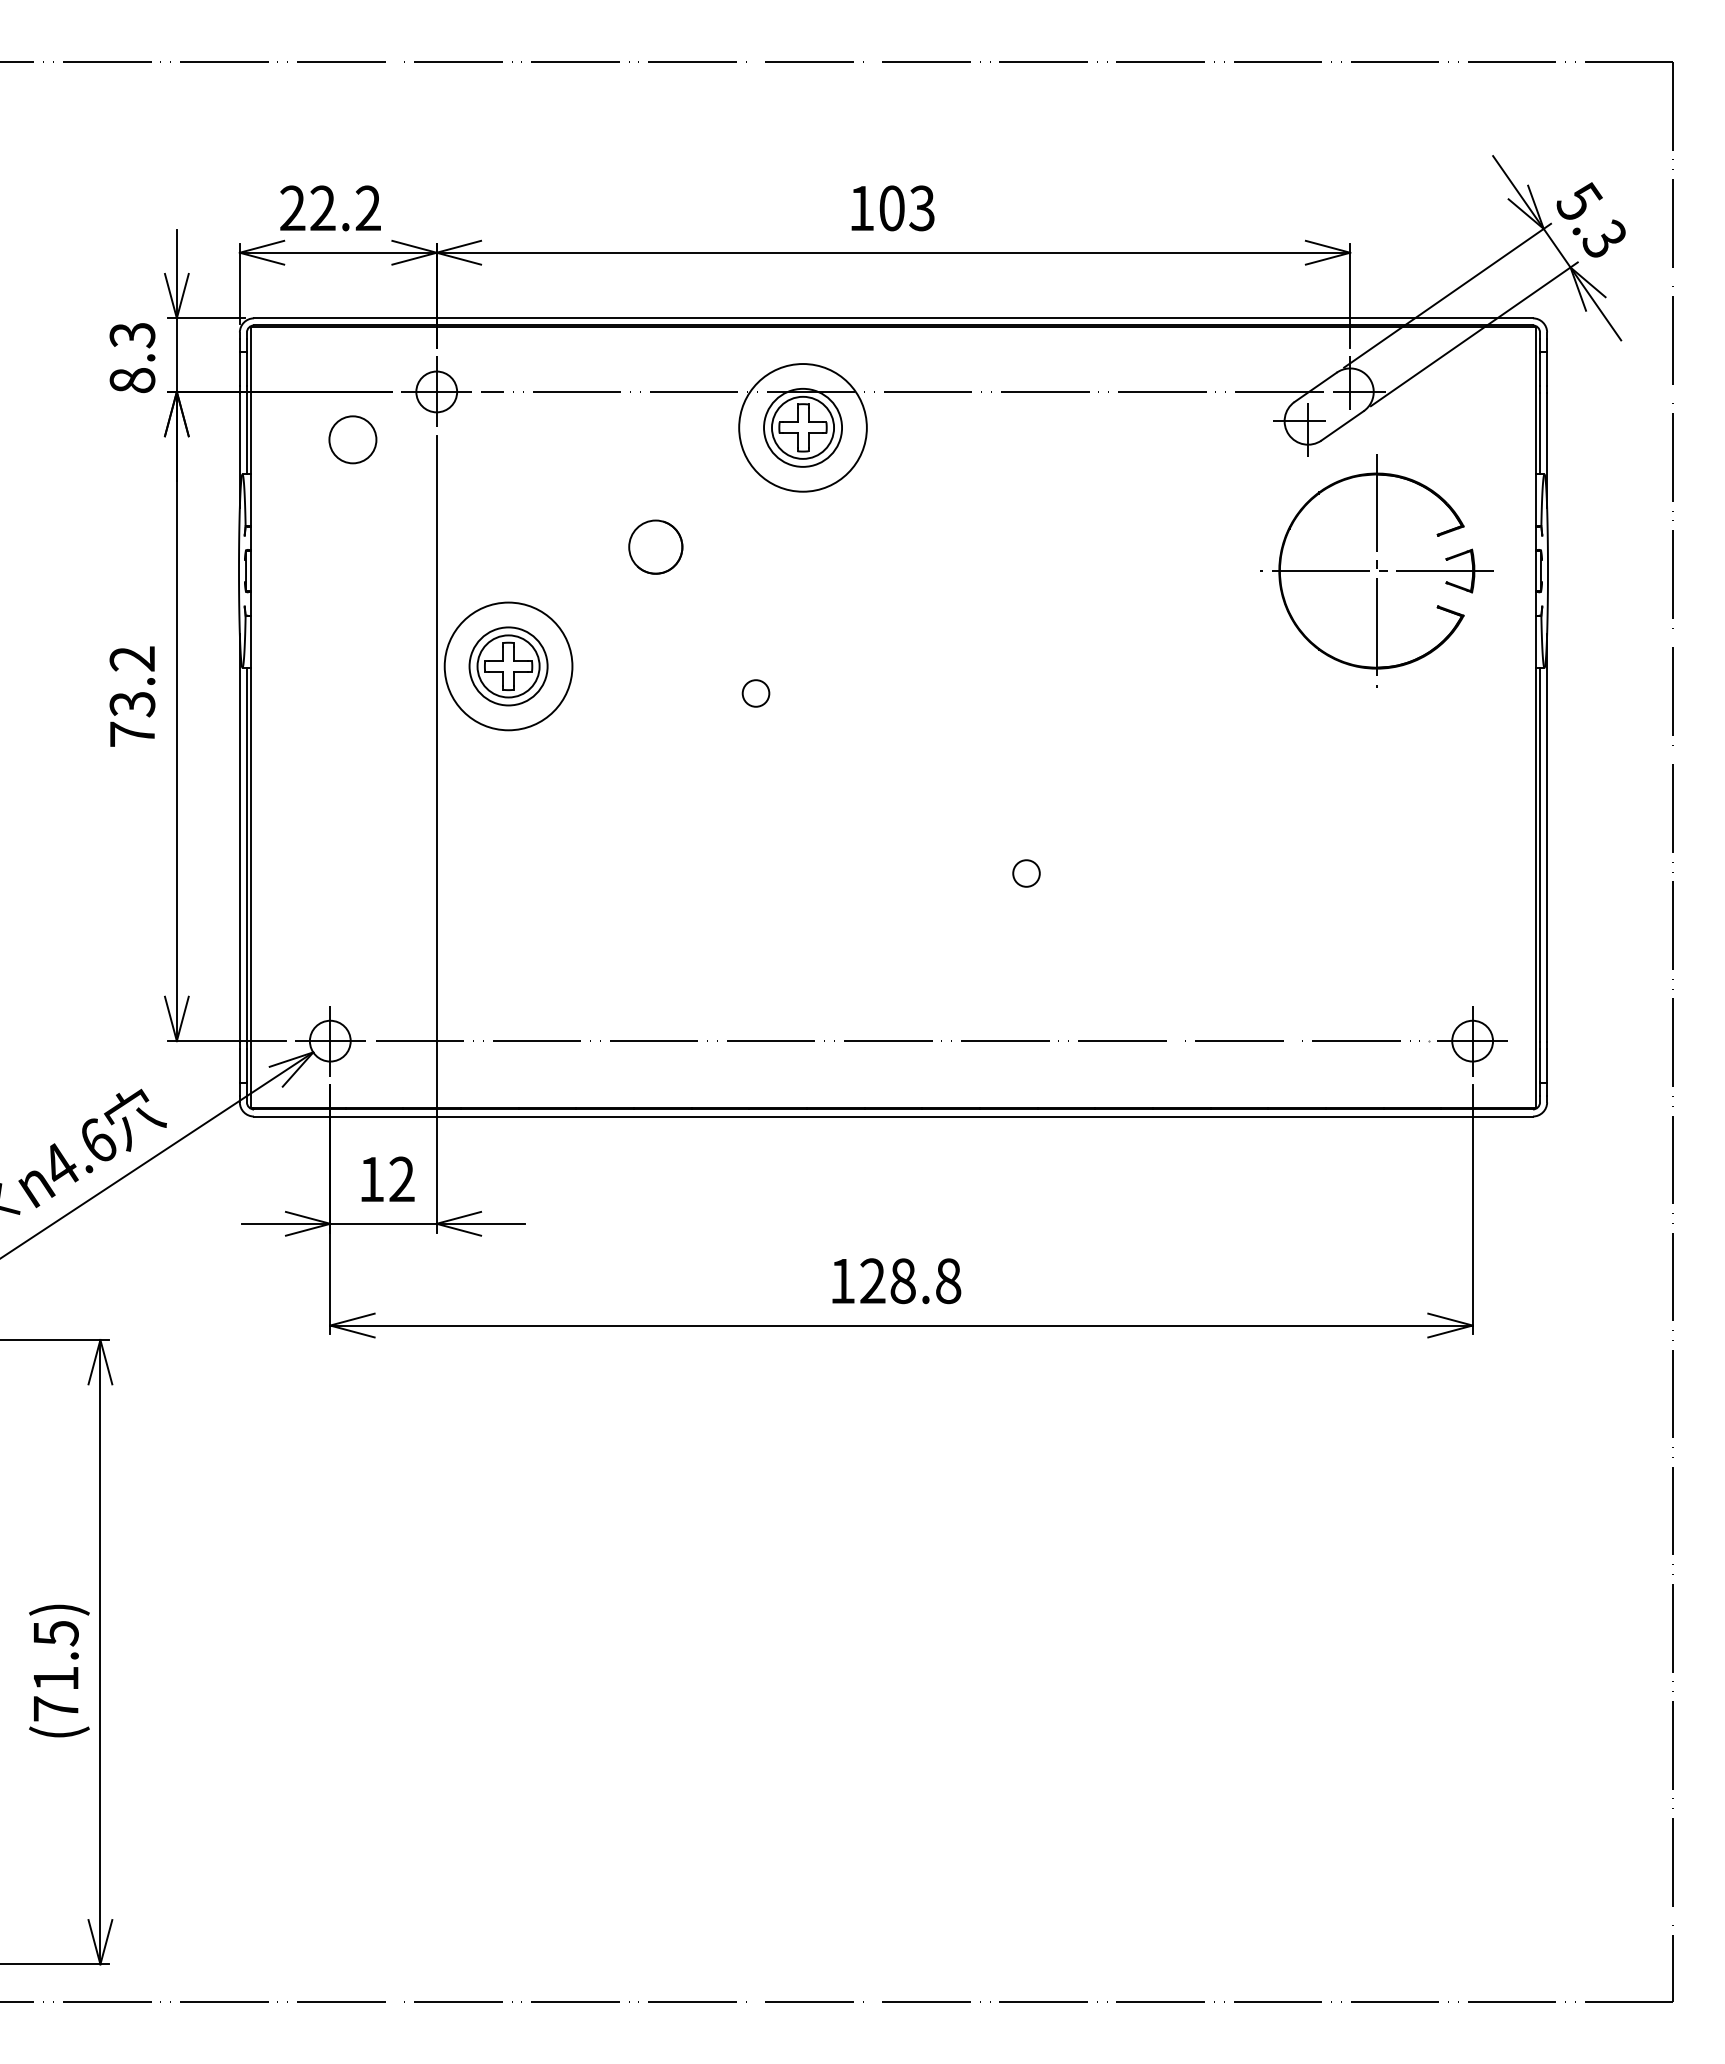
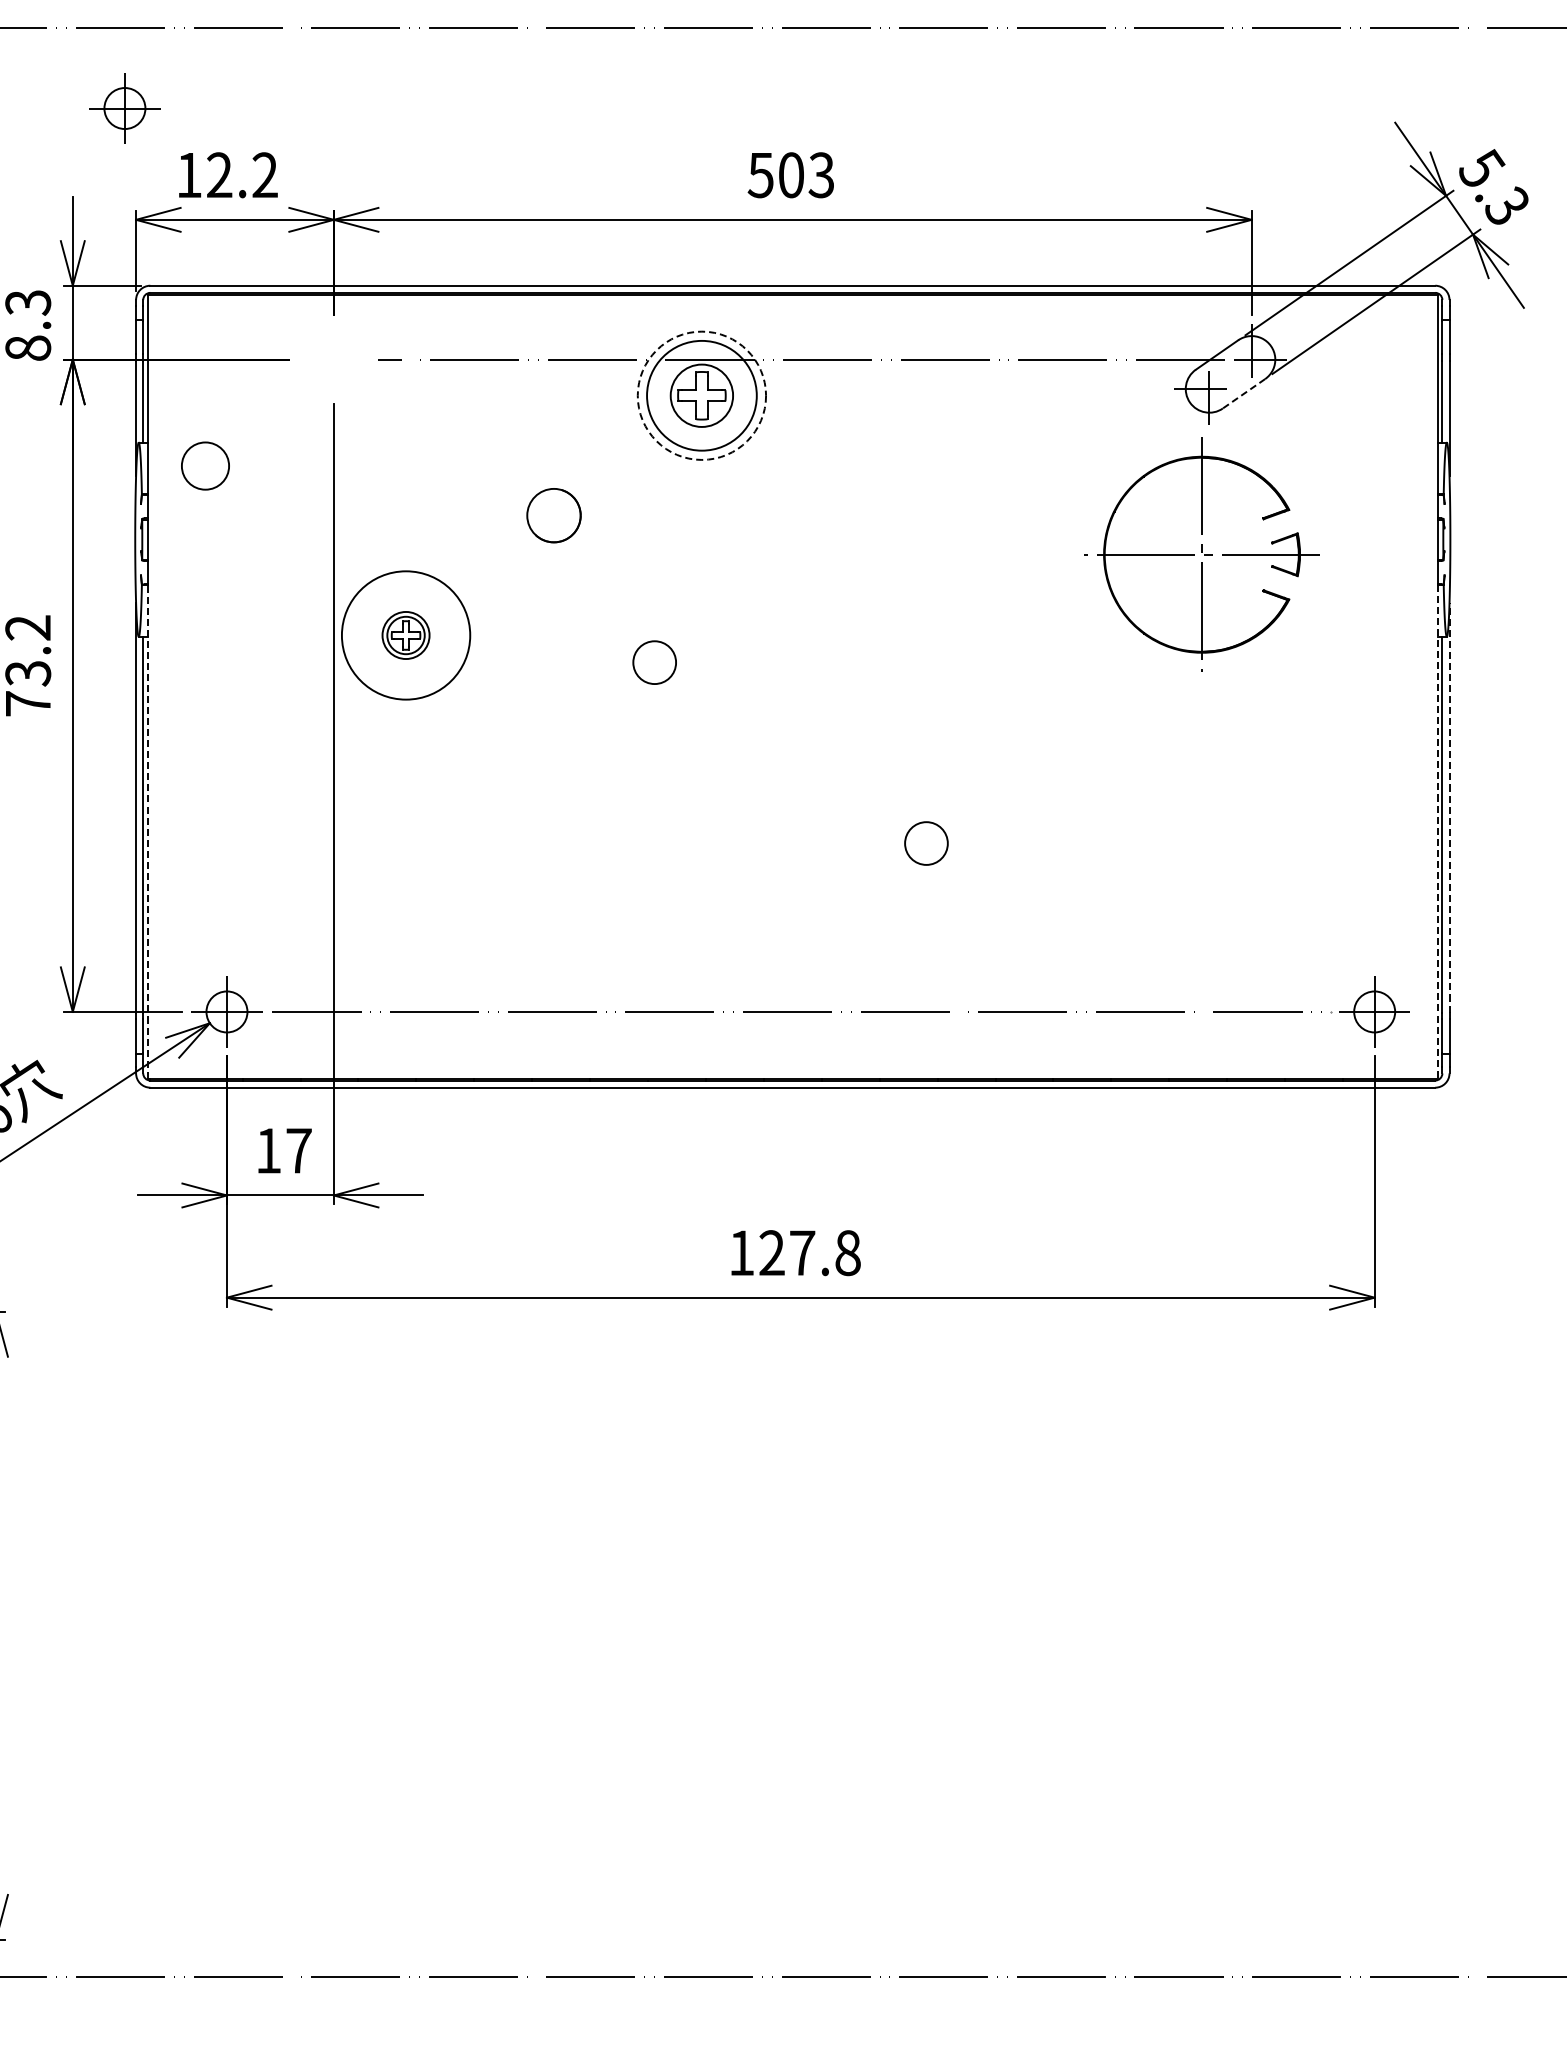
text: (292, 207) -> (188, 174), 22.2 -> 12.2
text: (861, 208) -> (760, 175), 103 -> 503
part: (436, 391) -> (124, 108), moved
line: (1342, 425) -> (1243, 393), solid -> dashed
circle: (802, 427) -> (701, 395), solid -> dashed
circle: (803, 427) -> (702, 395), size x1.4
circle: (352, 439) -> (205, 465), moved
part: (1376, 570) -> (1201, 554), moved
part: (508, 666) -> (406, 635), size x0.6
part: (755, 693) -> (654, 662), size x1.6
line: (1547, 837) -> (1449, 807), solid -> dashed
line: (251, 861) -> (147, 831), solid -> dashed
line: (1535, 861) -> (1437, 831), solid -> dashed
circle: (1026, 873) -> (926, 843), size x1.6
text: (401, 1178) -> (298, 1149), 12 -> 17
text: (902, 1281) -> (801, 1253), 128.8 -> 127.8

